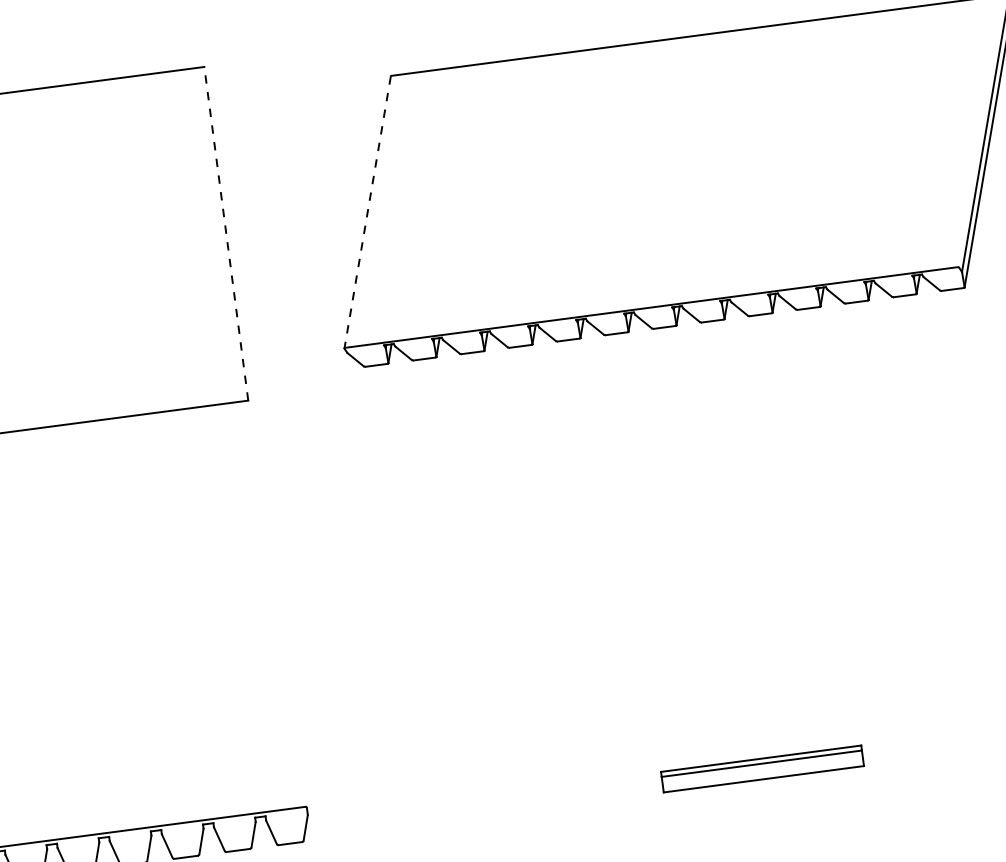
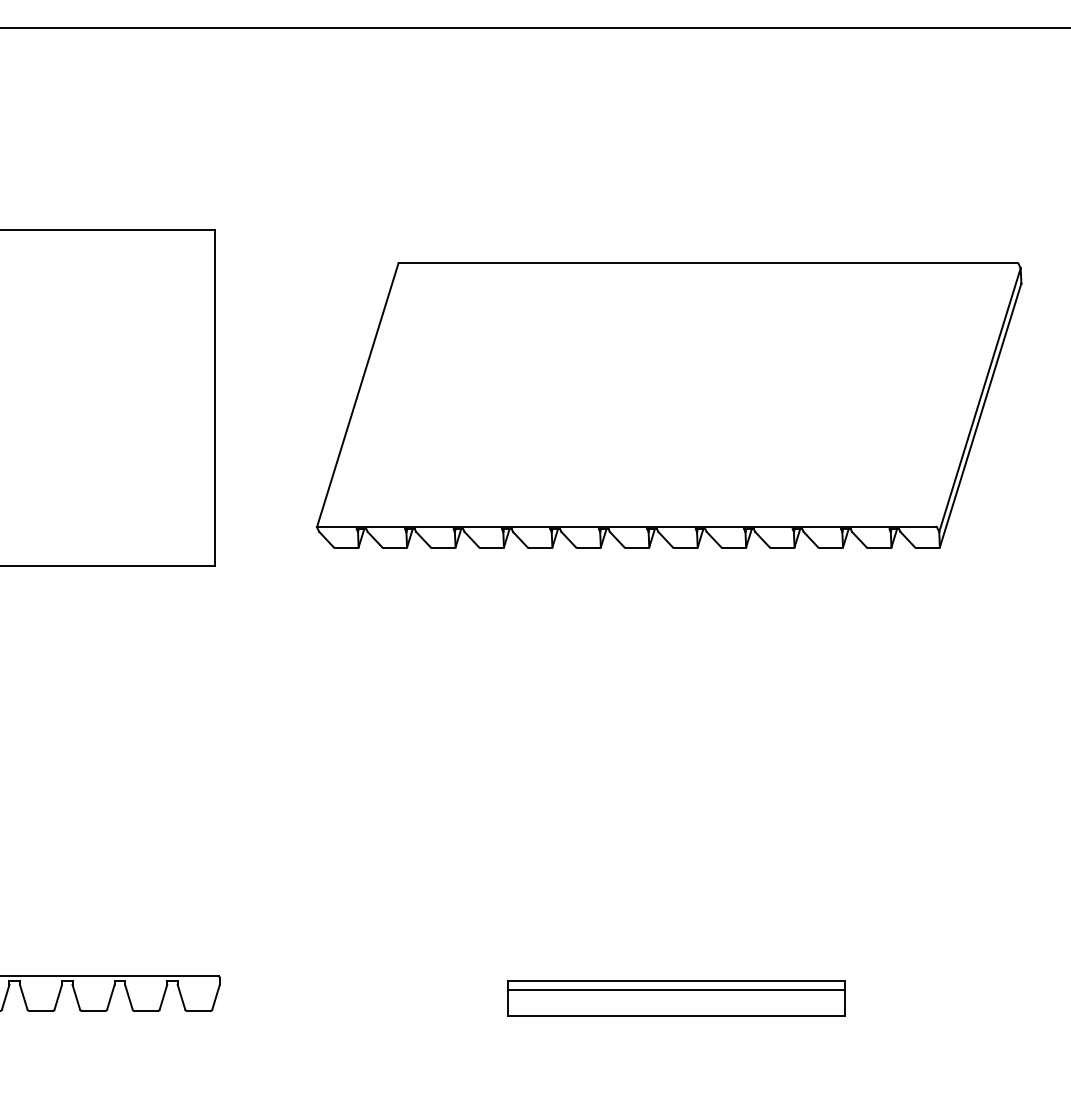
line: (367, 212) -> (357, 395), dashed -> solid
line: (225, 233) -> (214, 397), dashed -> solid
part: (762, 768) -> (676, 998), size x1.67

